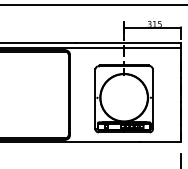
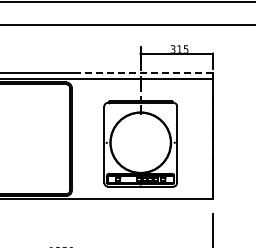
line: (128, 43) -> (146, 73), solid -> dashed

